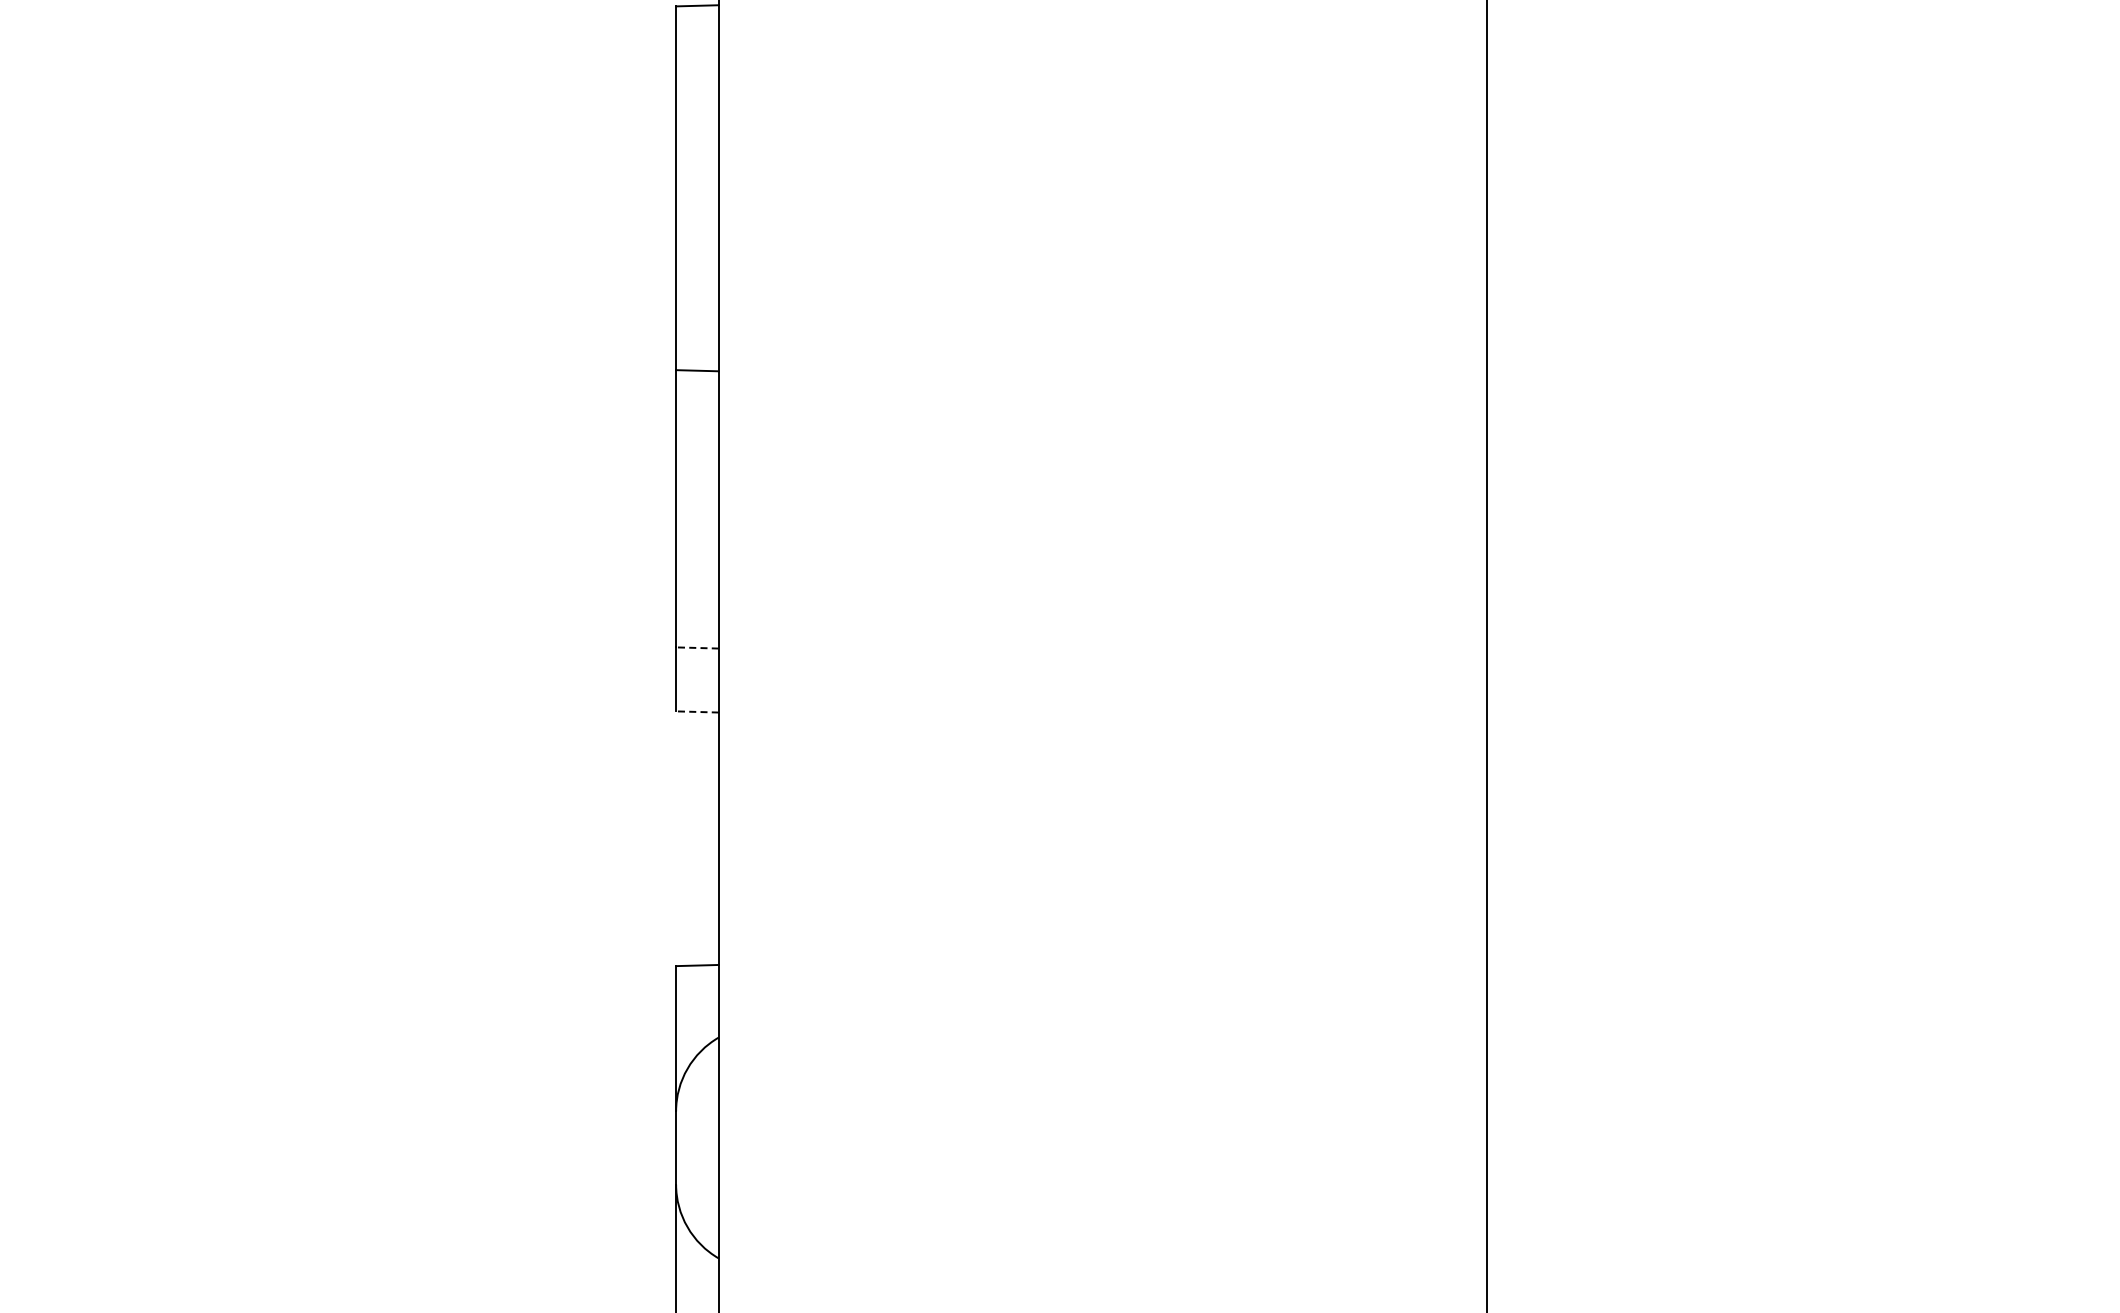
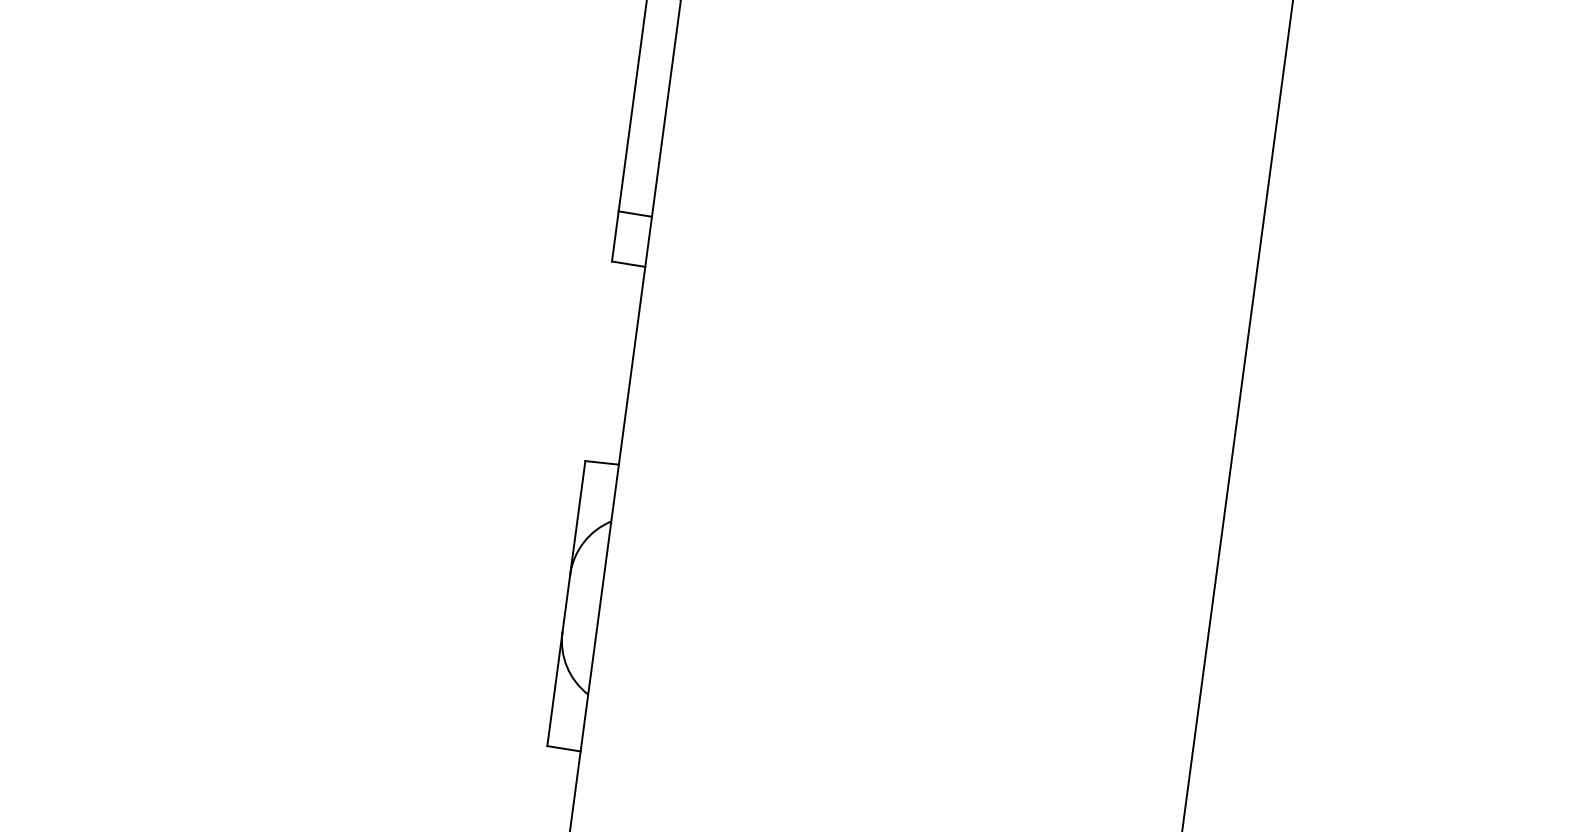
line: (696, 647) -> (634, 213), dashed -> solid
line: (696, 711) -> (627, 263), dashed -> solid

